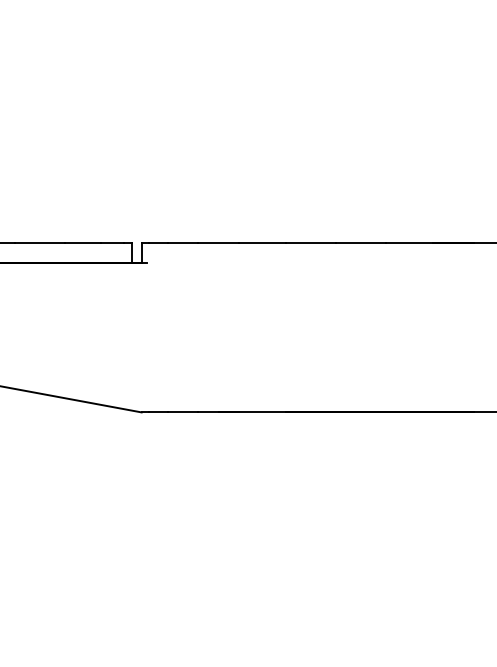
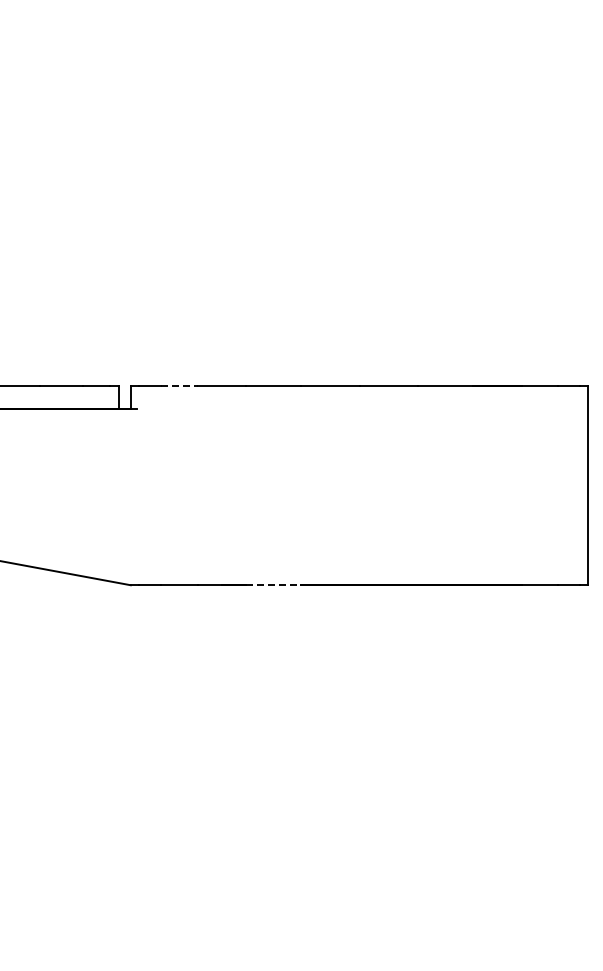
line: (183, 242) -> (179, 385), solid -> dashed
line: (262, 412) -> (273, 585), solid -> dashed

